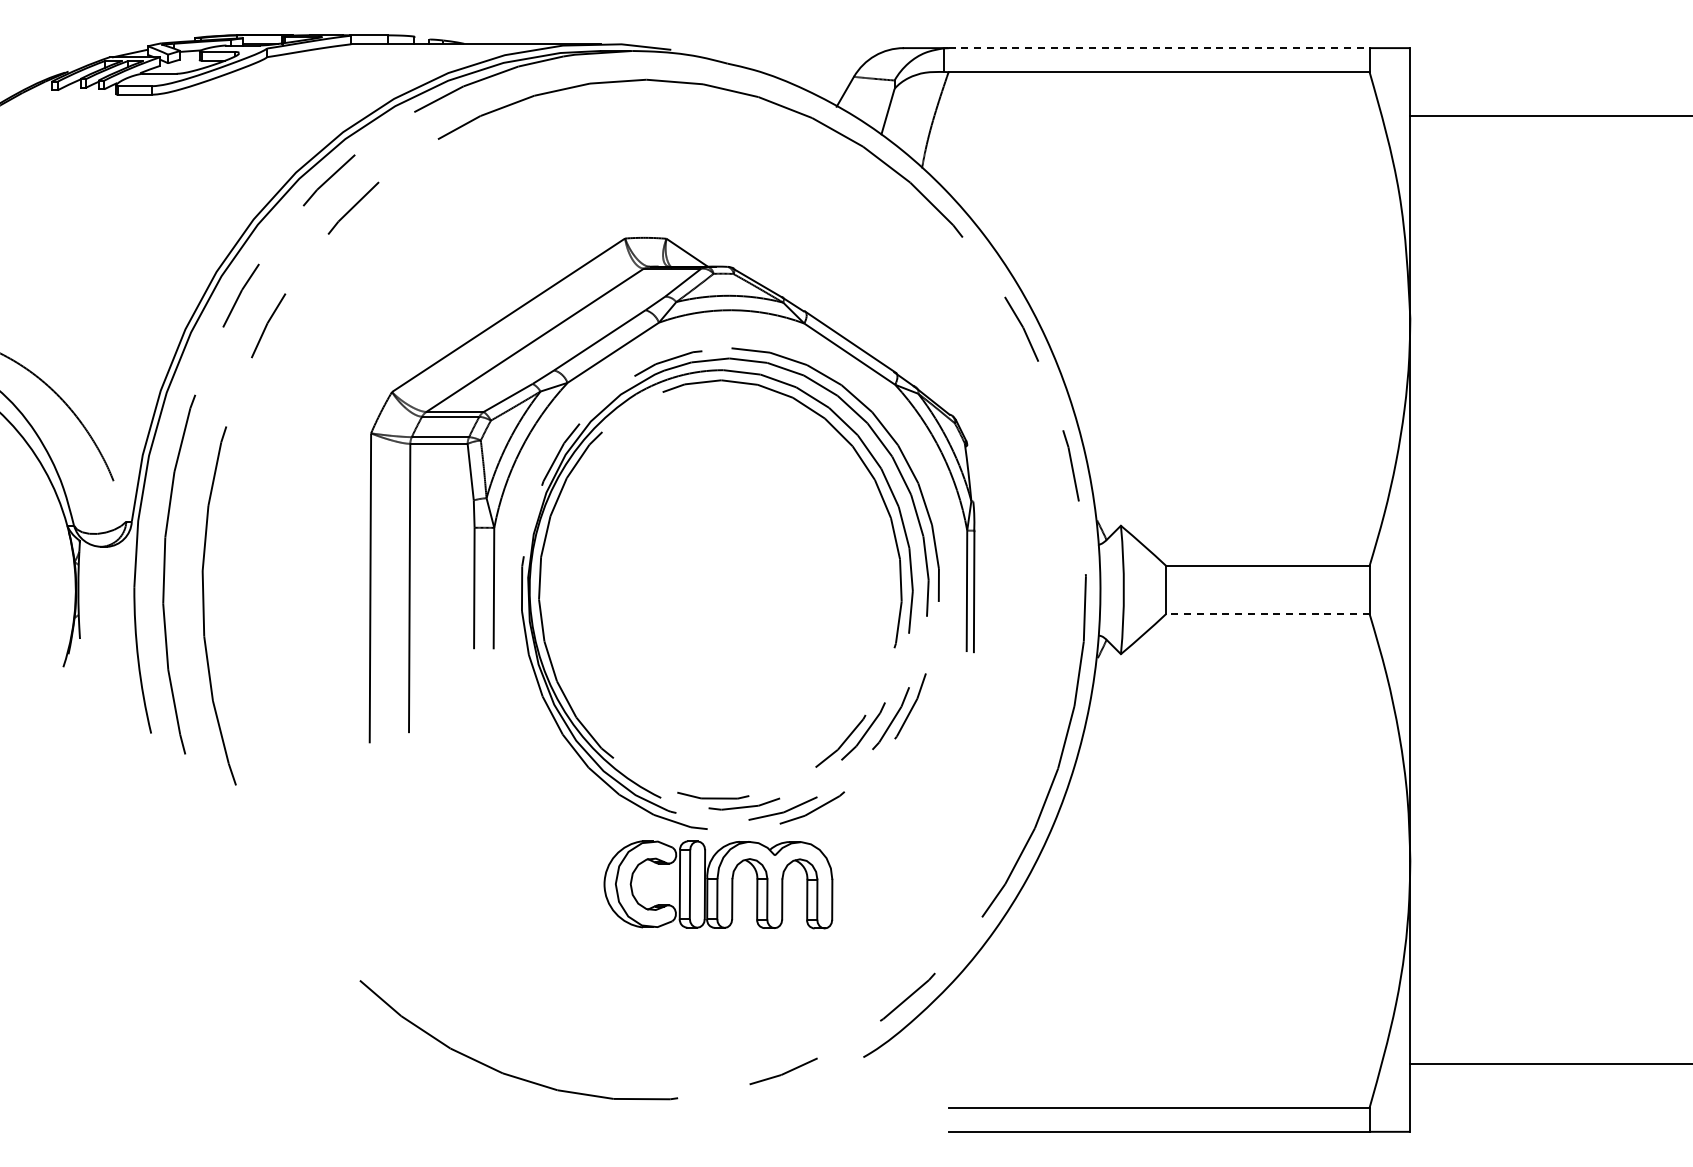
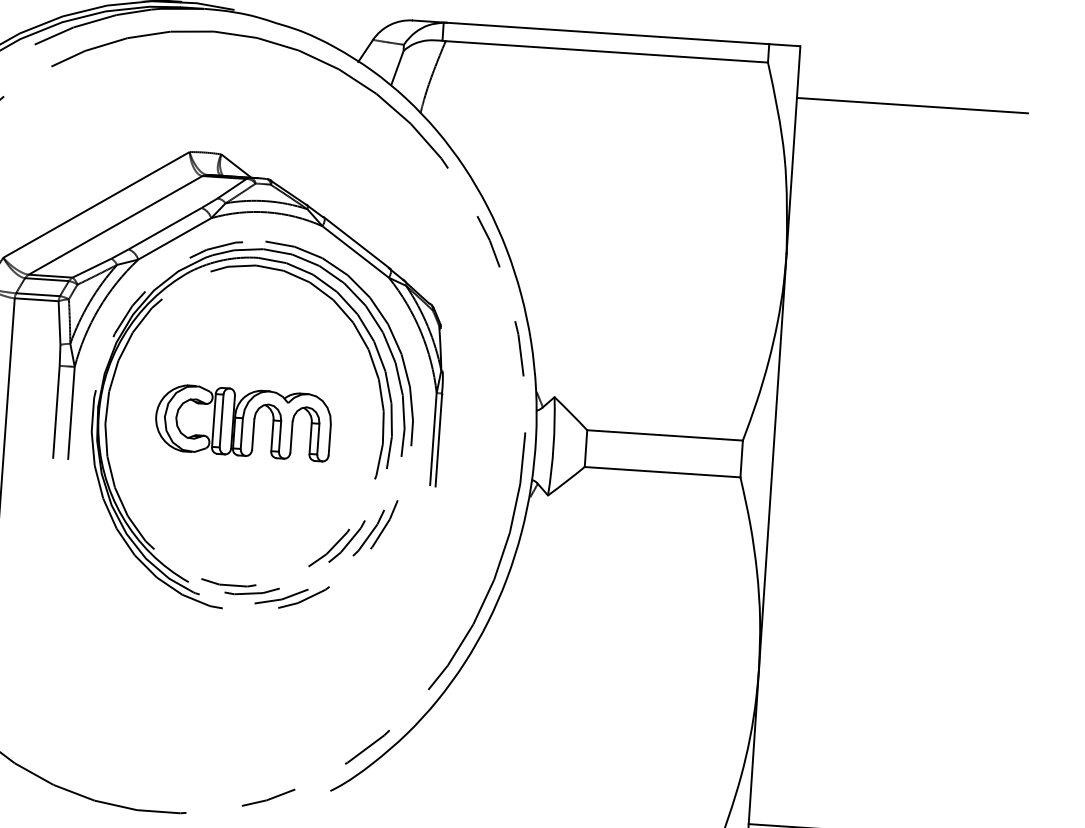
line: (1159, 48) -> (608, 33), dashed -> solid
line: (1267, 614) -> (662, 472), dashed -> solid
part: (718, 884) -> (243, 422), moved

